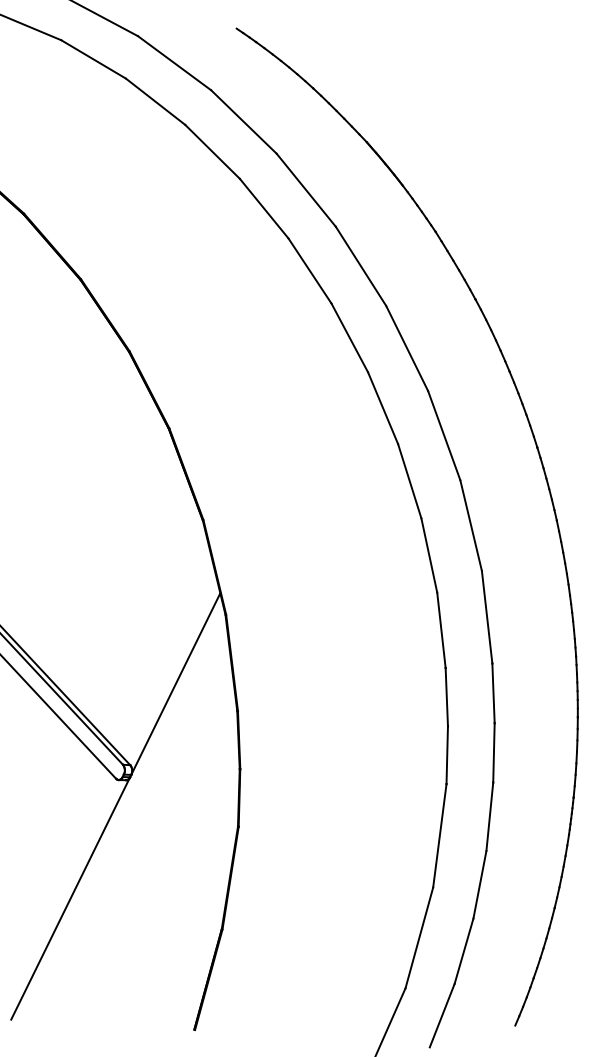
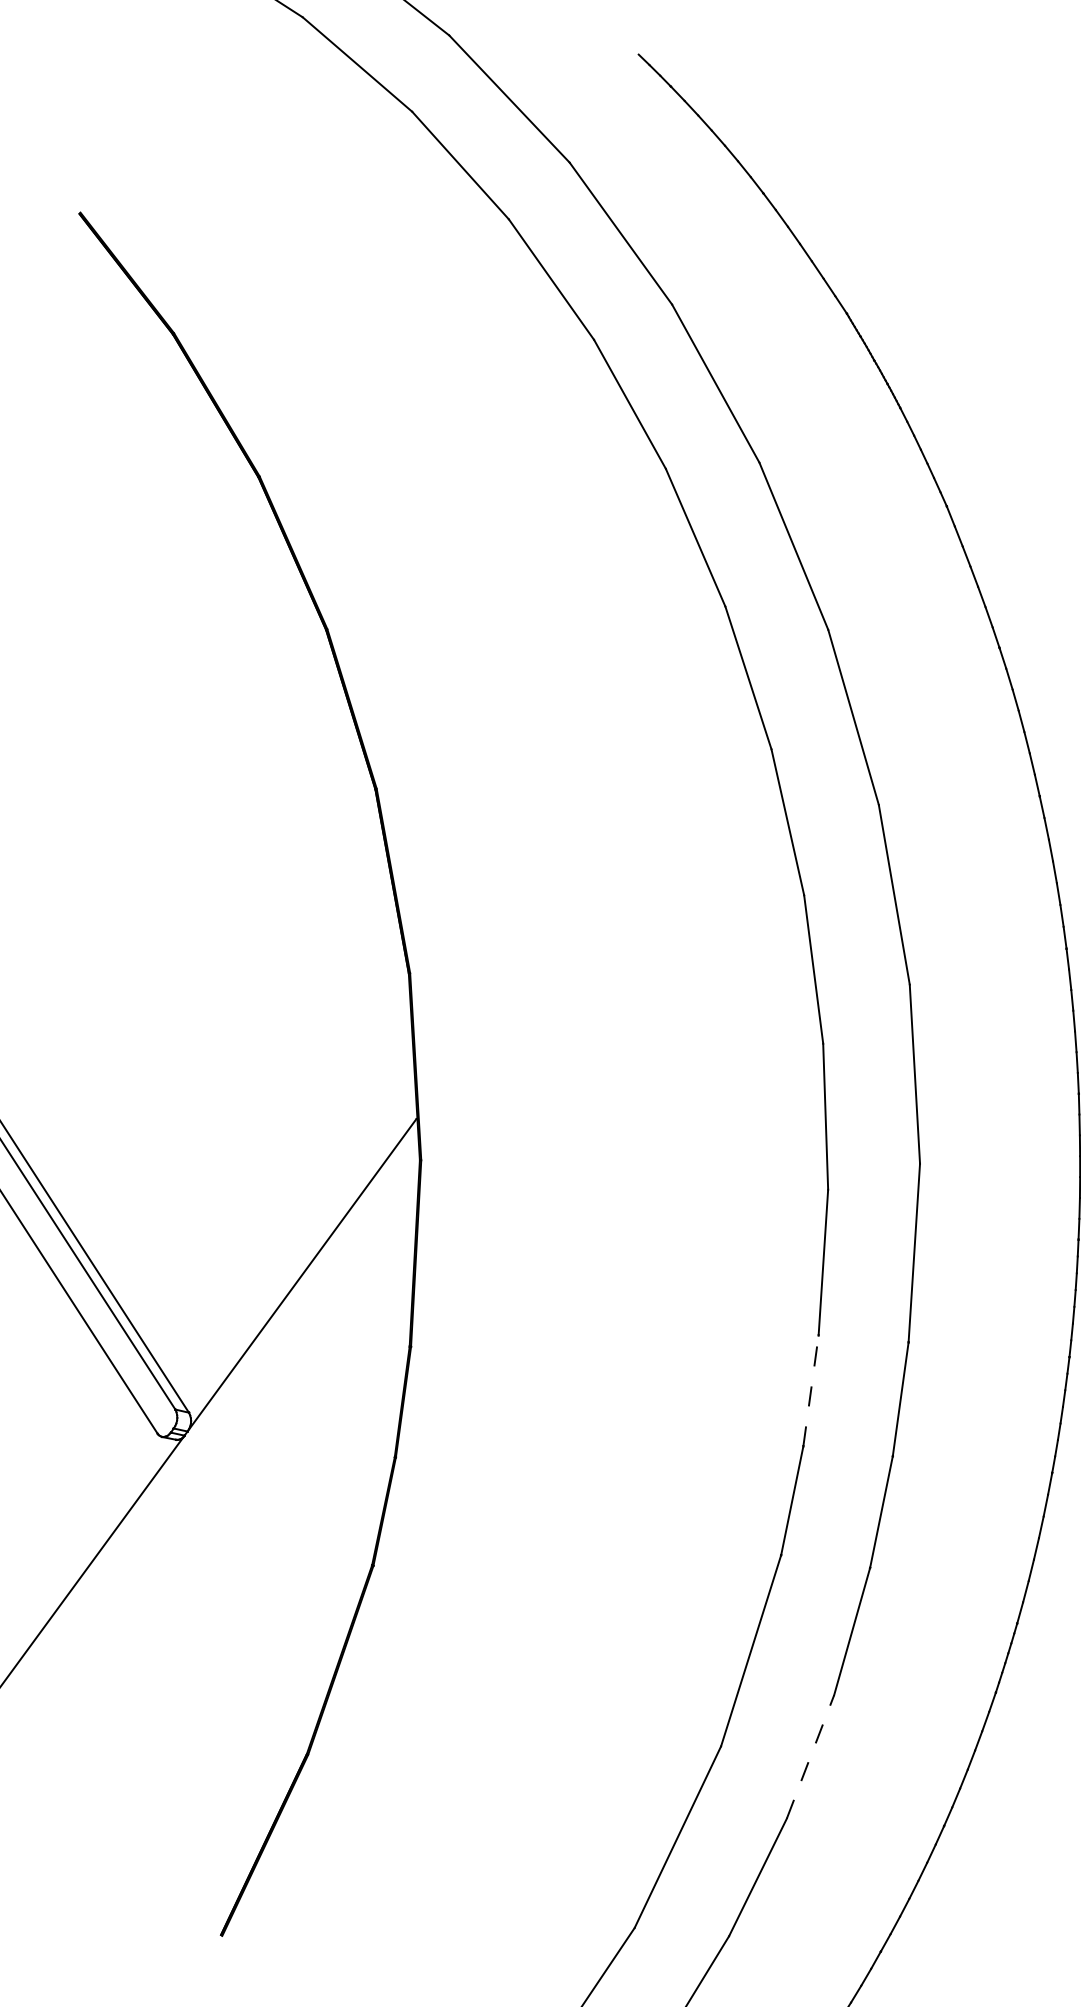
line: (446, 696) -> (810, 1389), solid -> dashed
line: (480, 884) -> (811, 1756), solid -> dashed

